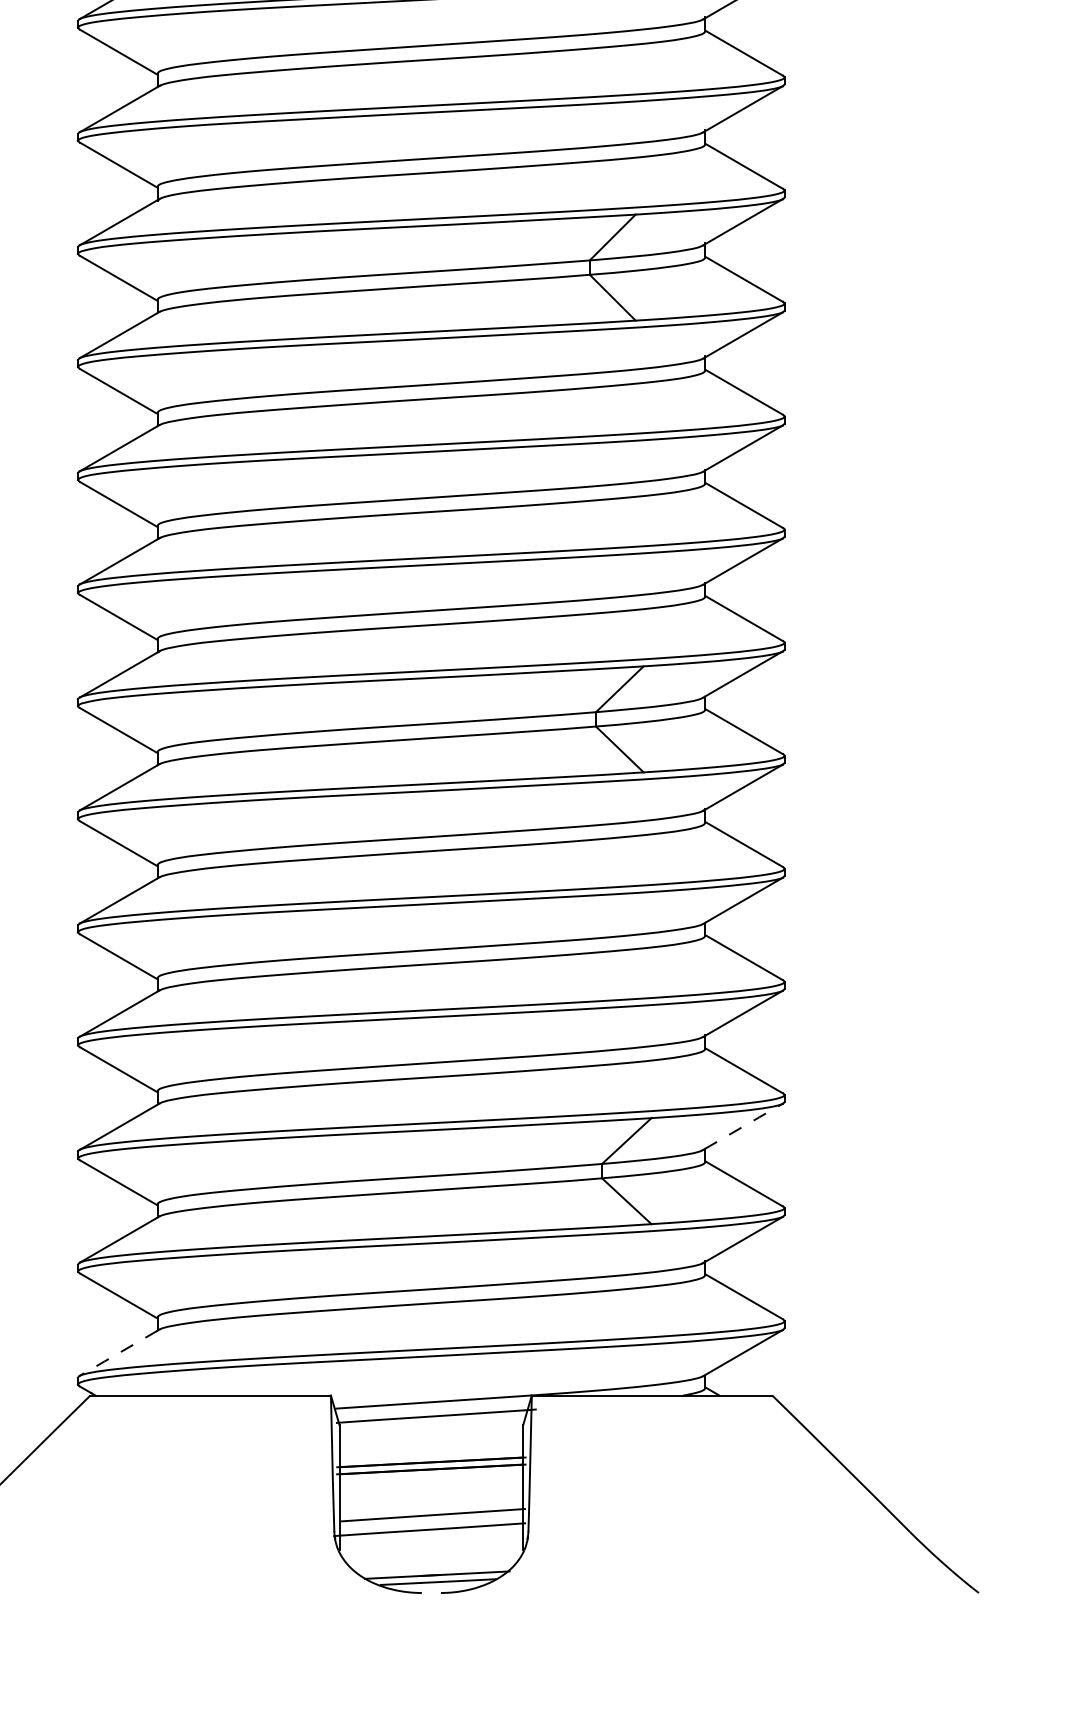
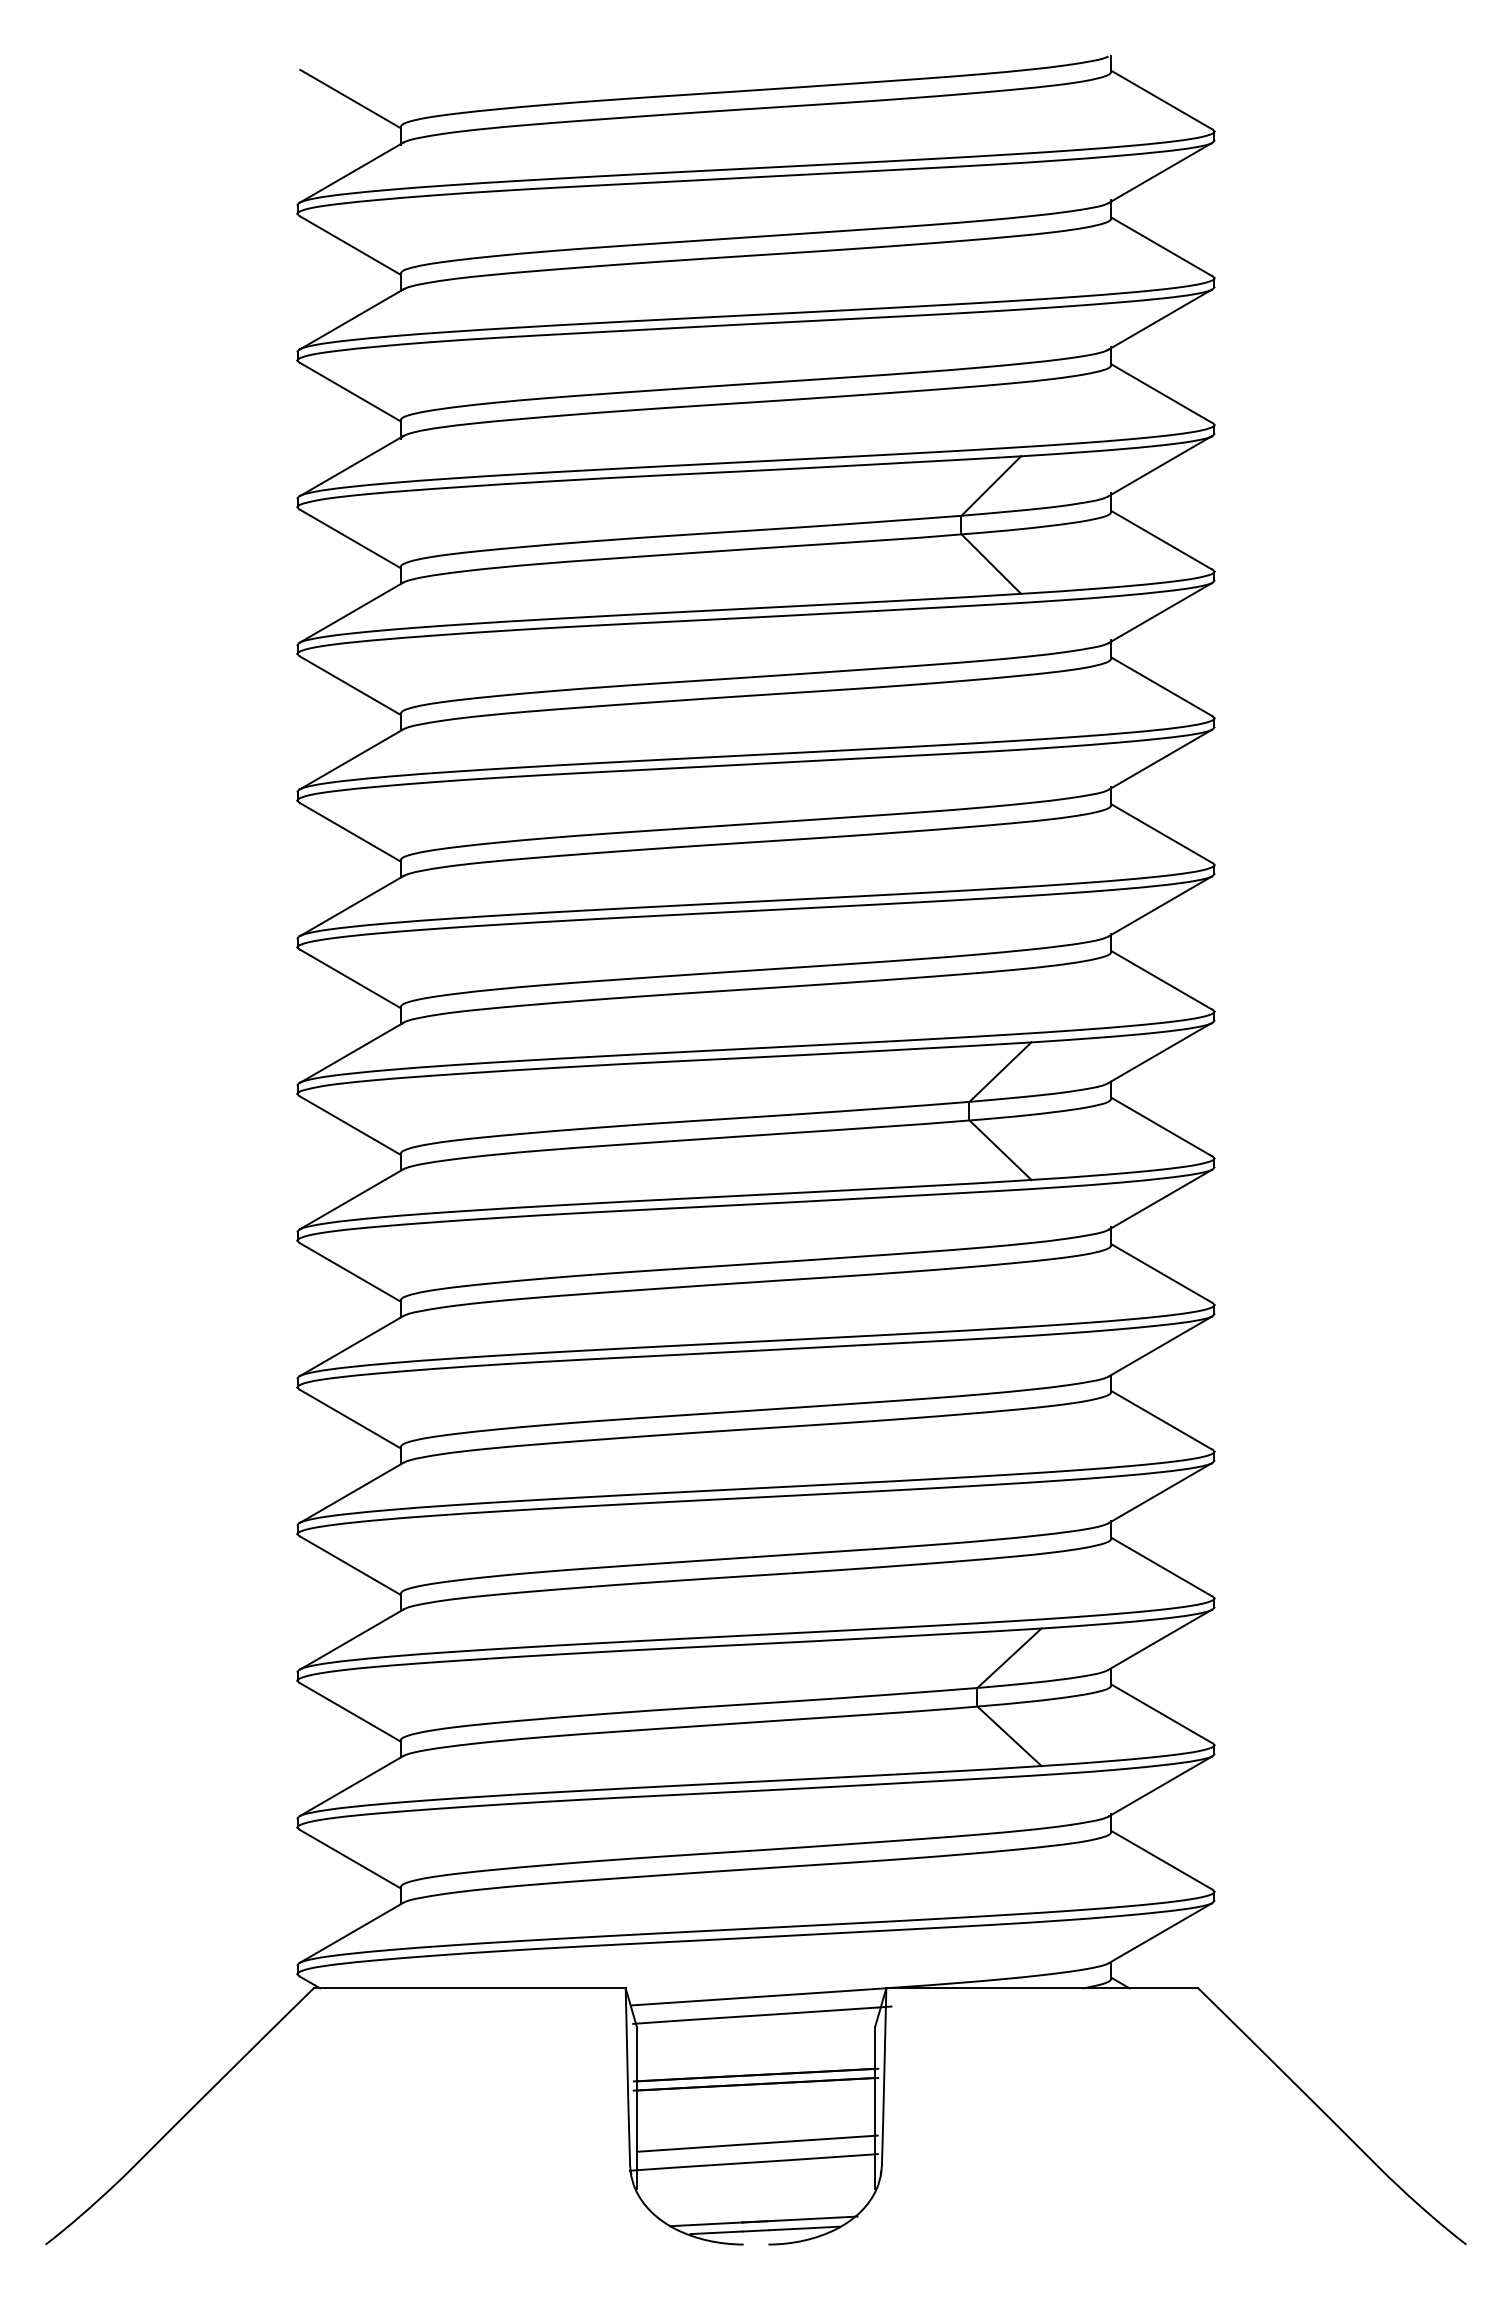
line: (743, 1125) -> (1161, 1638), dashed -> solid
line: (118, 1353) -> (349, 1933), dashed -> solid

